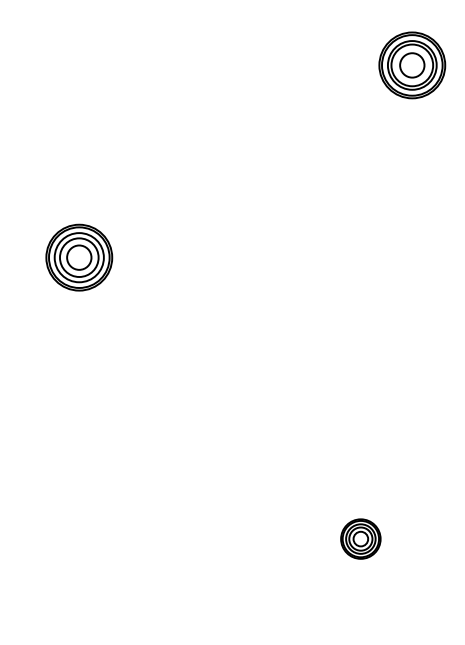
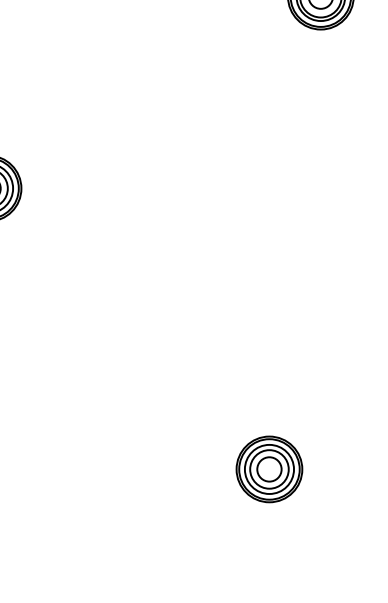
part: (360, 538) -> (269, 468), size x1.67

